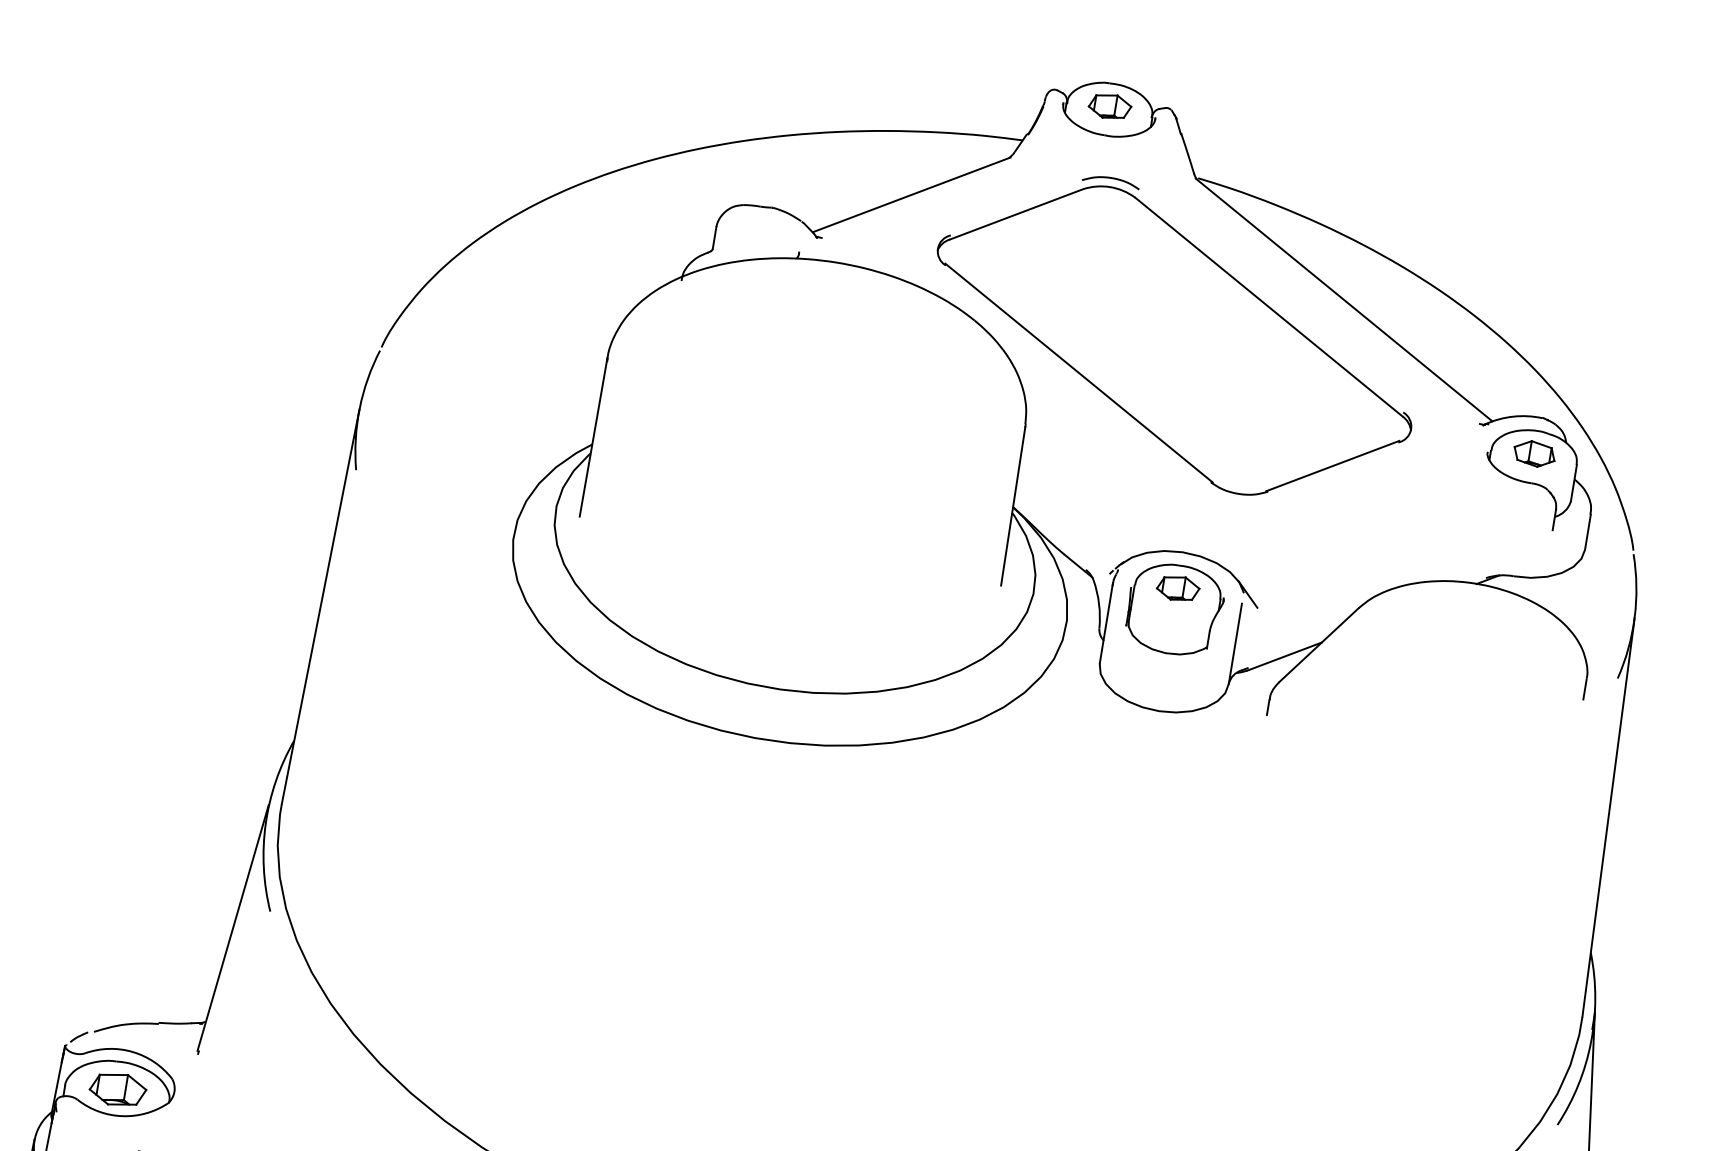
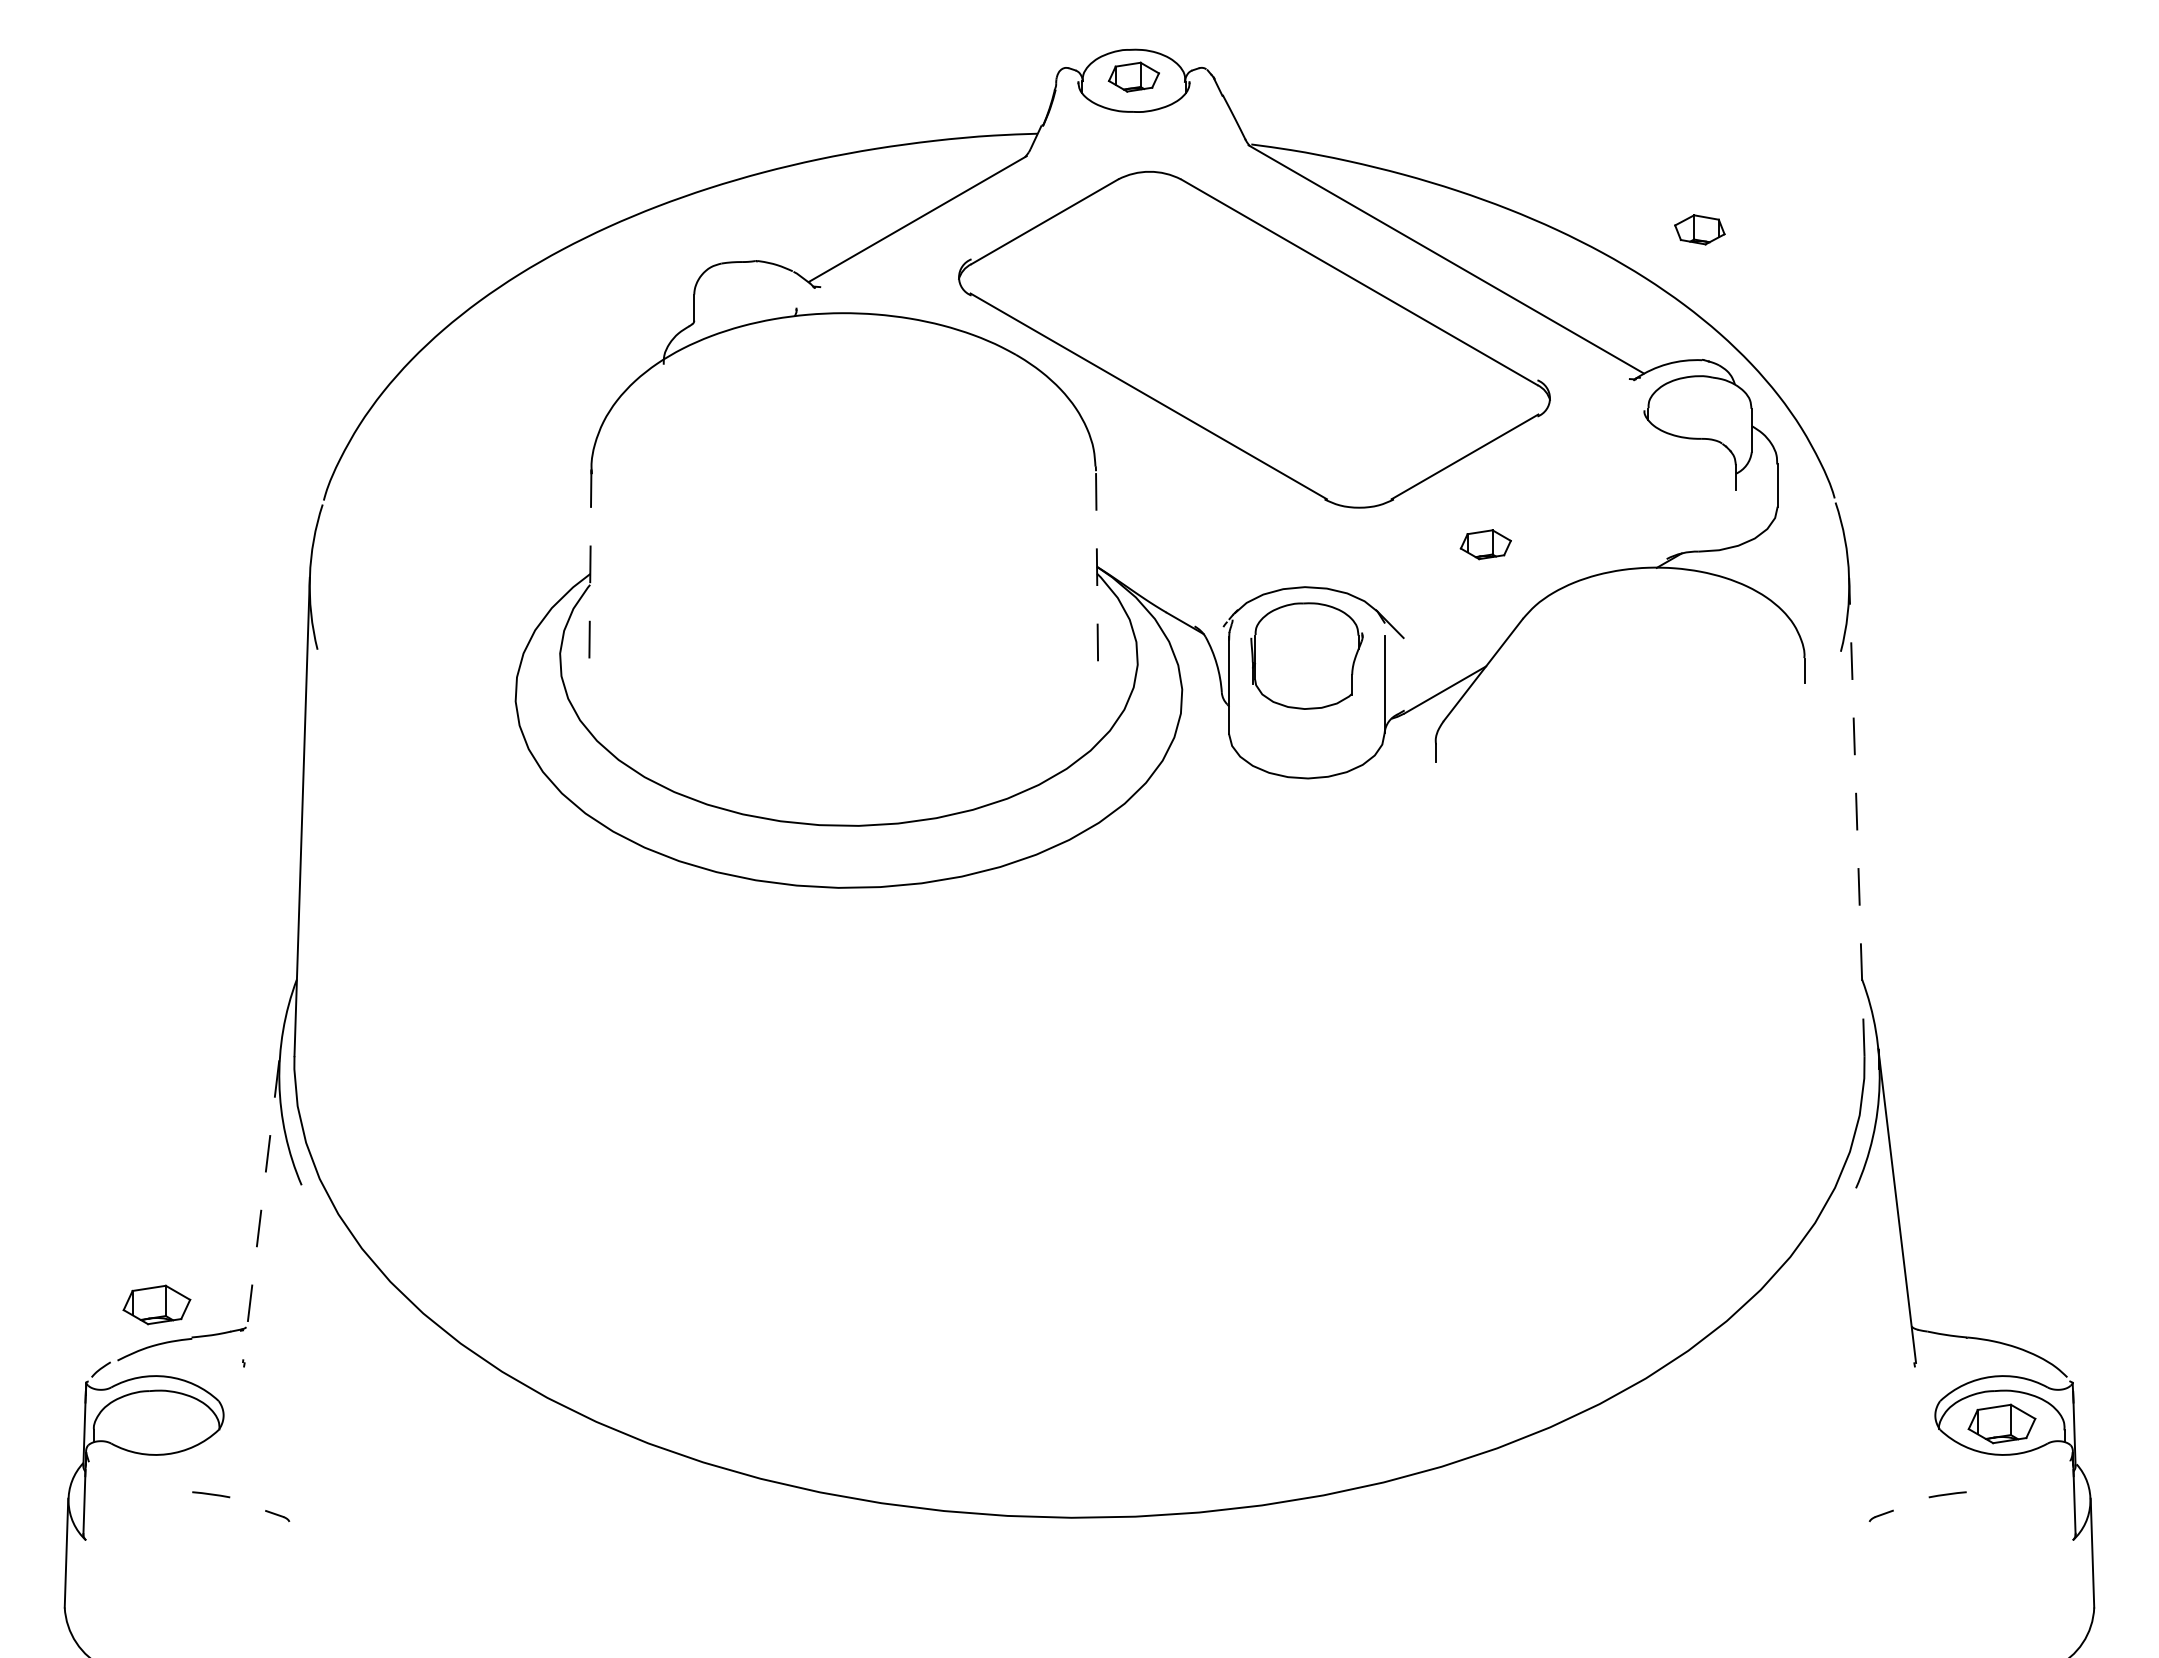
curve: (1111, 178) -> (1149, 161), removed
line: (593, 437) -> (590, 565), solid -> dashed
part: (1534, 453) -> (1699, 229), moved
line: (1013, 506) -> (1097, 565), solid -> dashed
part: (1177, 588) -> (1485, 544), moved
line: (1608, 817) -> (1856, 816), solid -> dashed
line: (233, 928) -> (261, 1212), solid -> dashed
part: (117, 1089) -> (156, 1304), moved

